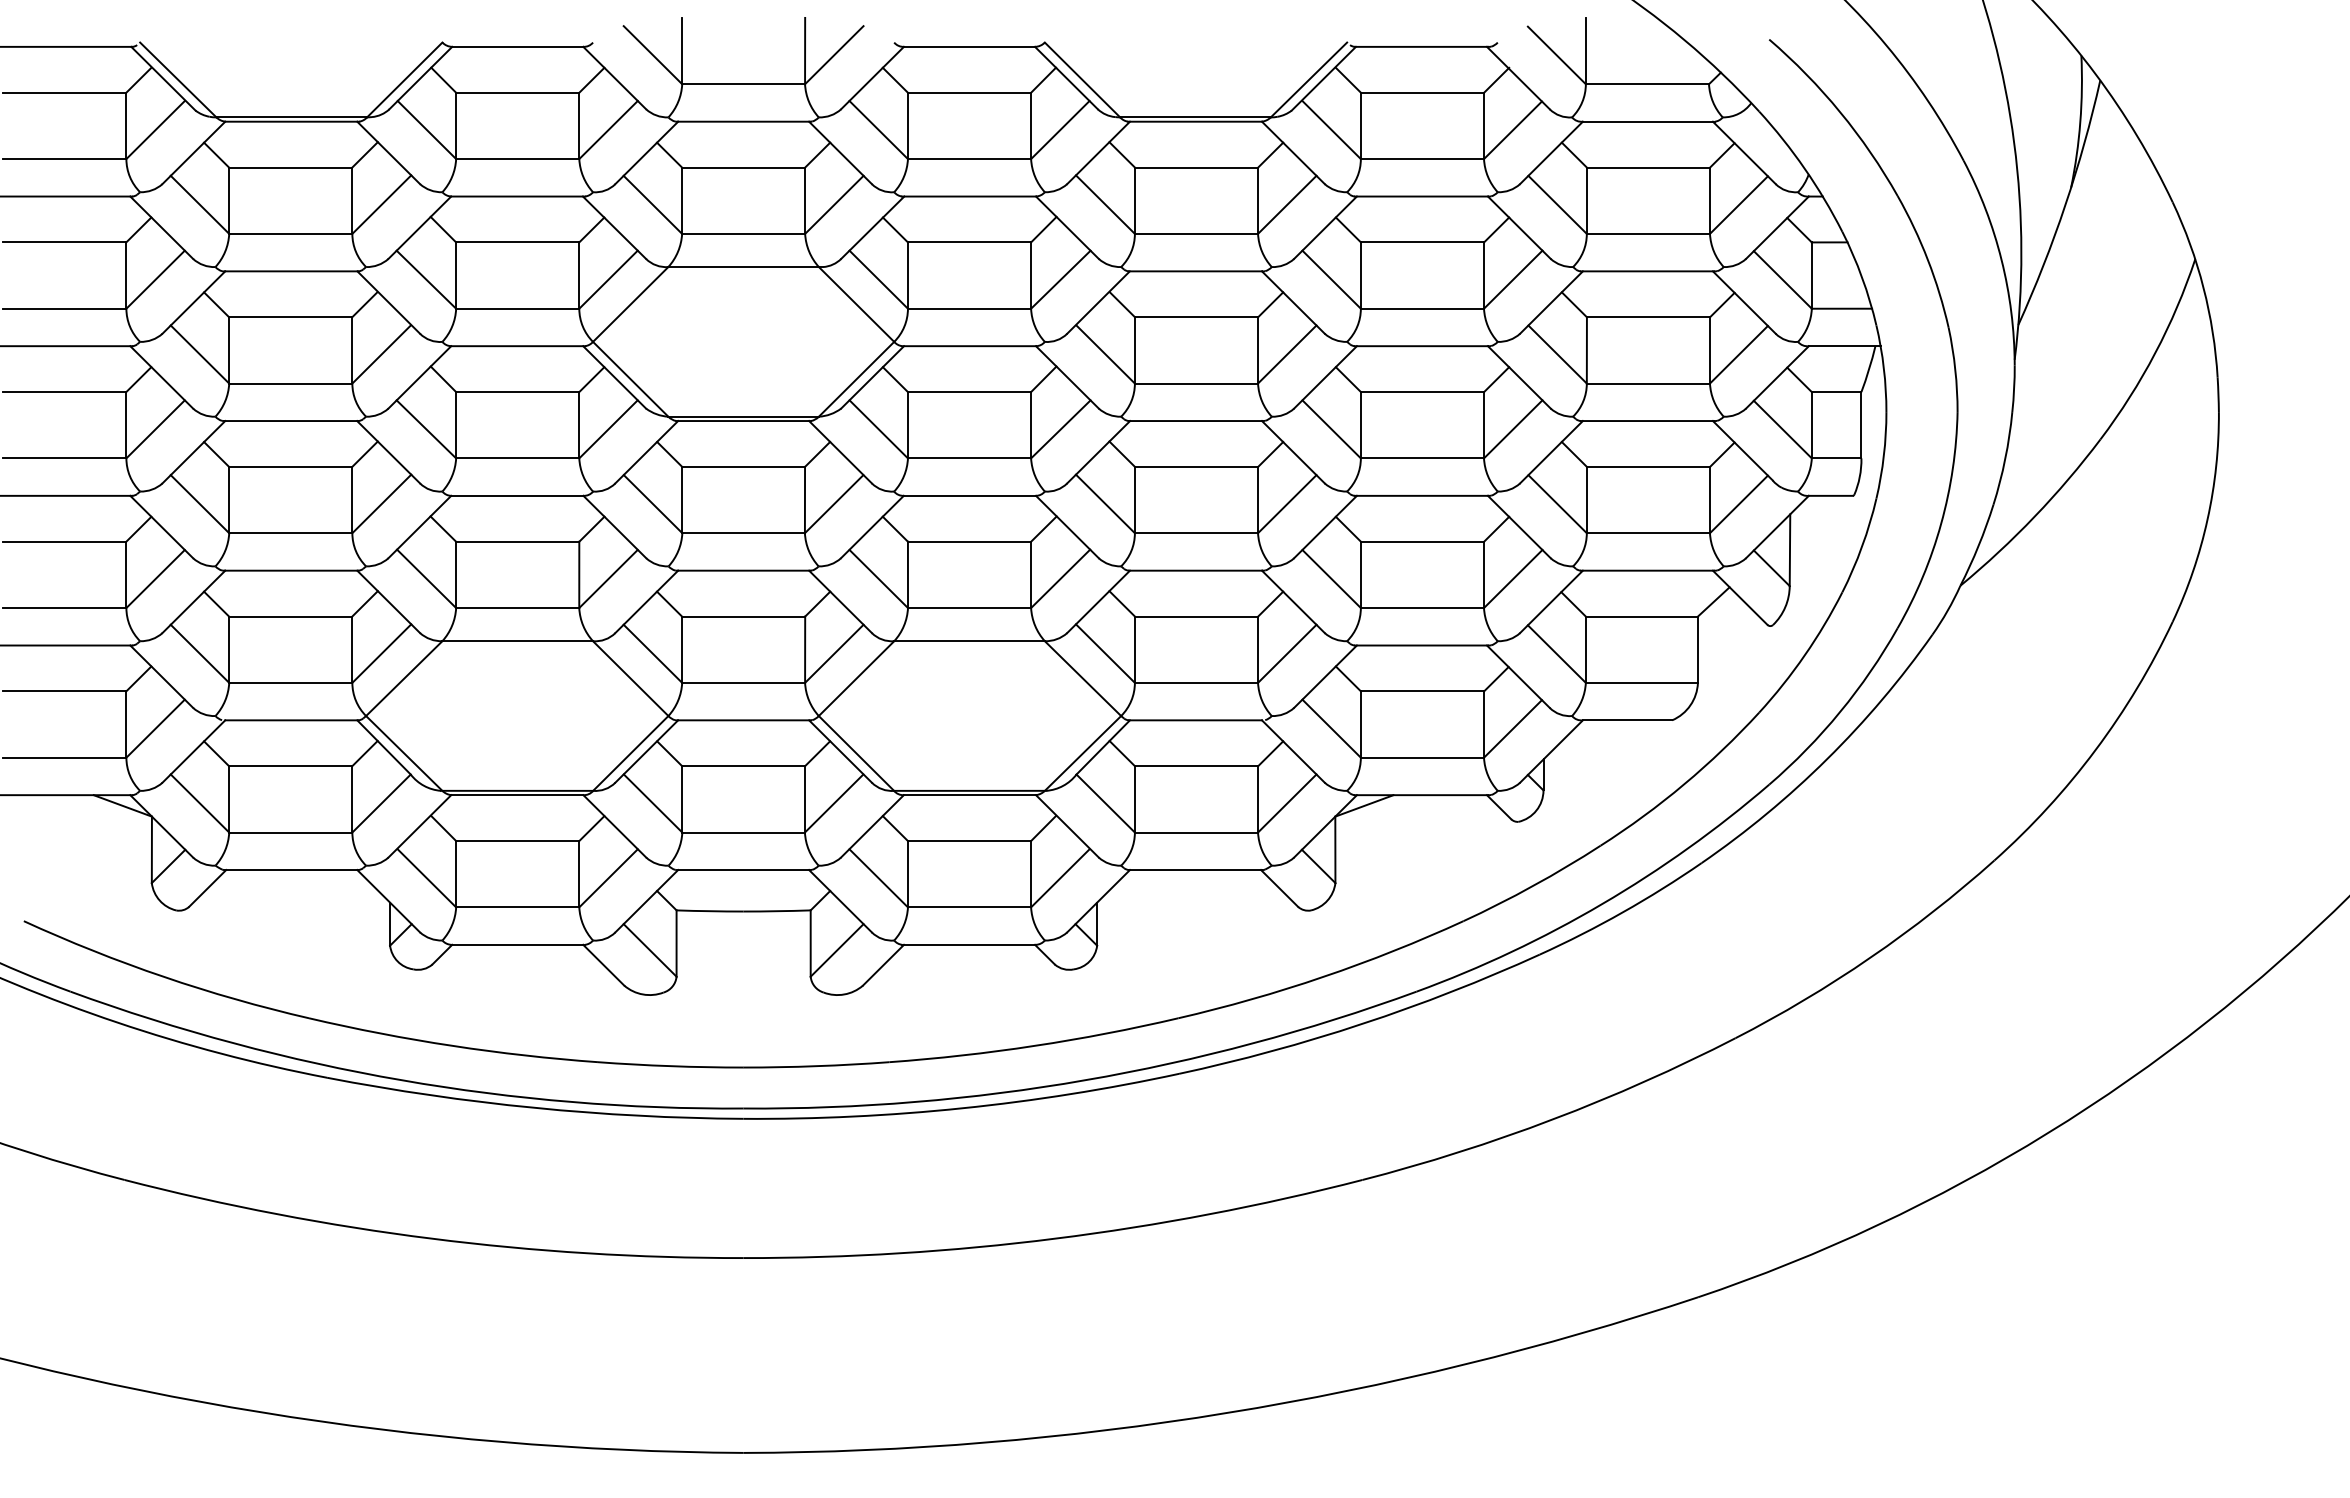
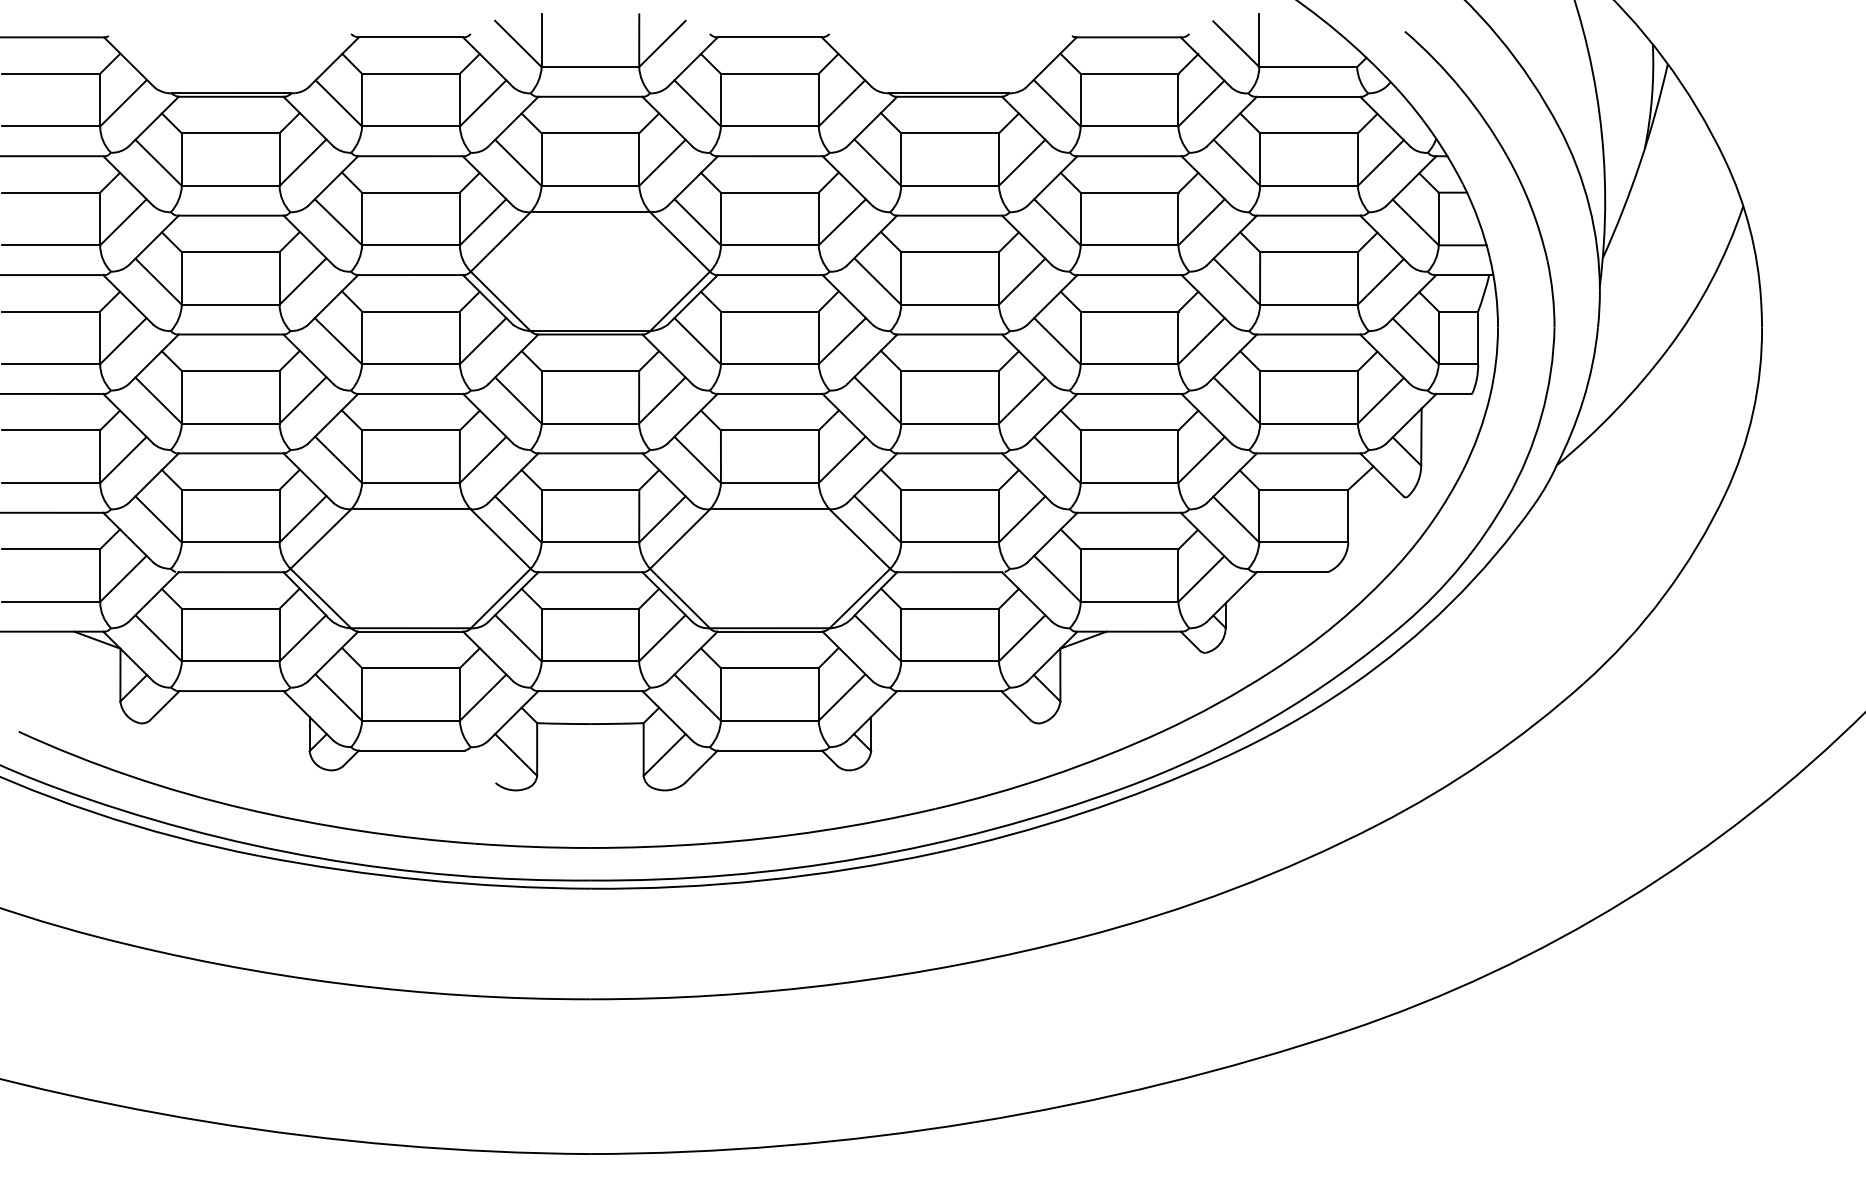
line: (178, 79) -> (141, 63), removed
line: (404, 79) -> (321, 63), removed
line: (1082, 79) -> (859, 63), removed
line: (1308, 79) -> (1039, 63), removed
line: (603, 964) -> (479, 766), removed

